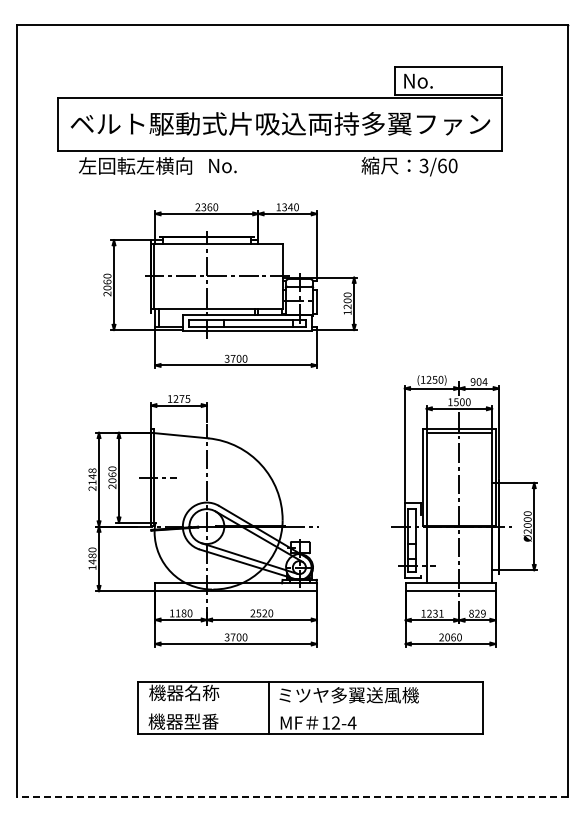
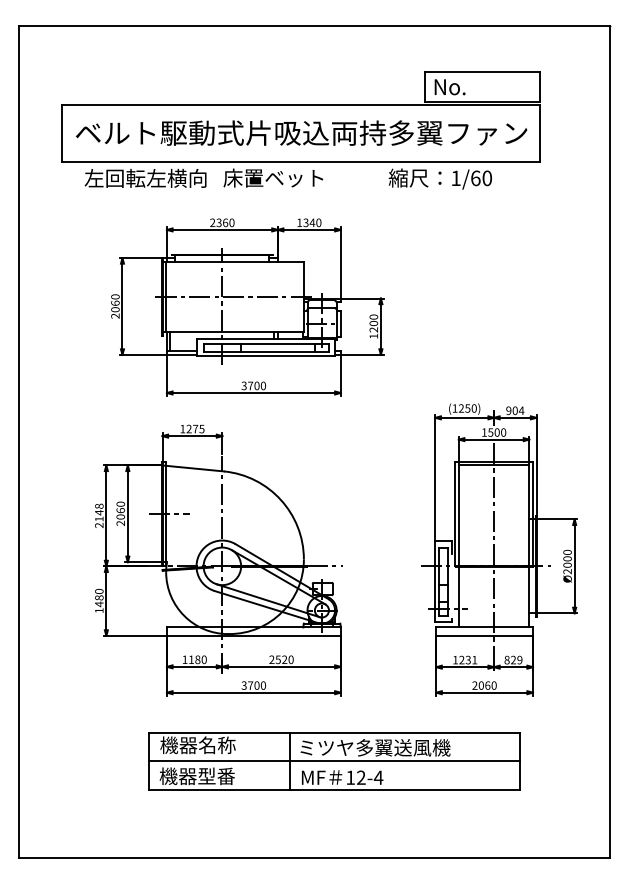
text: (254, 165) -> (273, 177), No. -> 床置ベット
text: (423, 165) -> (455, 177), 3/60 -> 1/60
line: (310, 707) -> (333, 761), added
line: (292, 797) -> (314, 857), dashed -> solid

